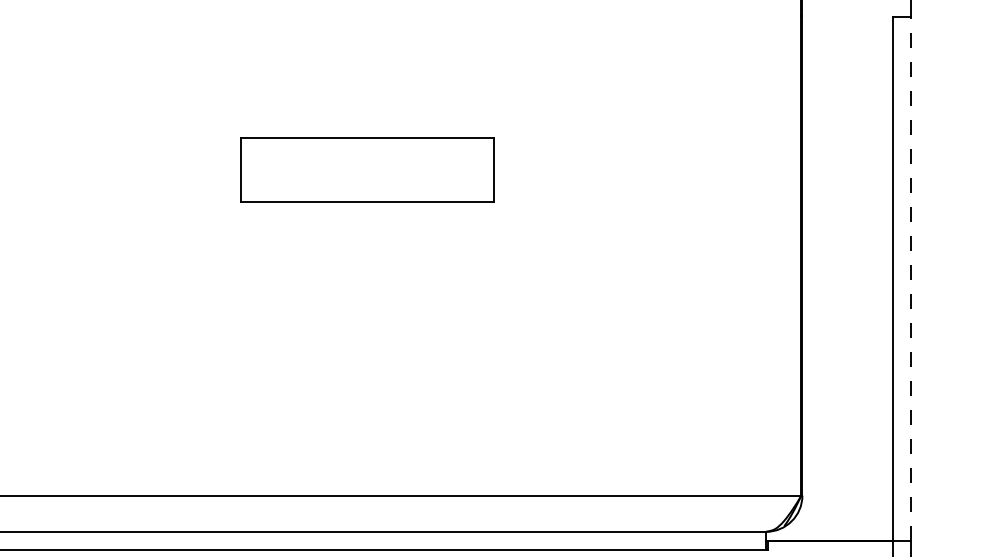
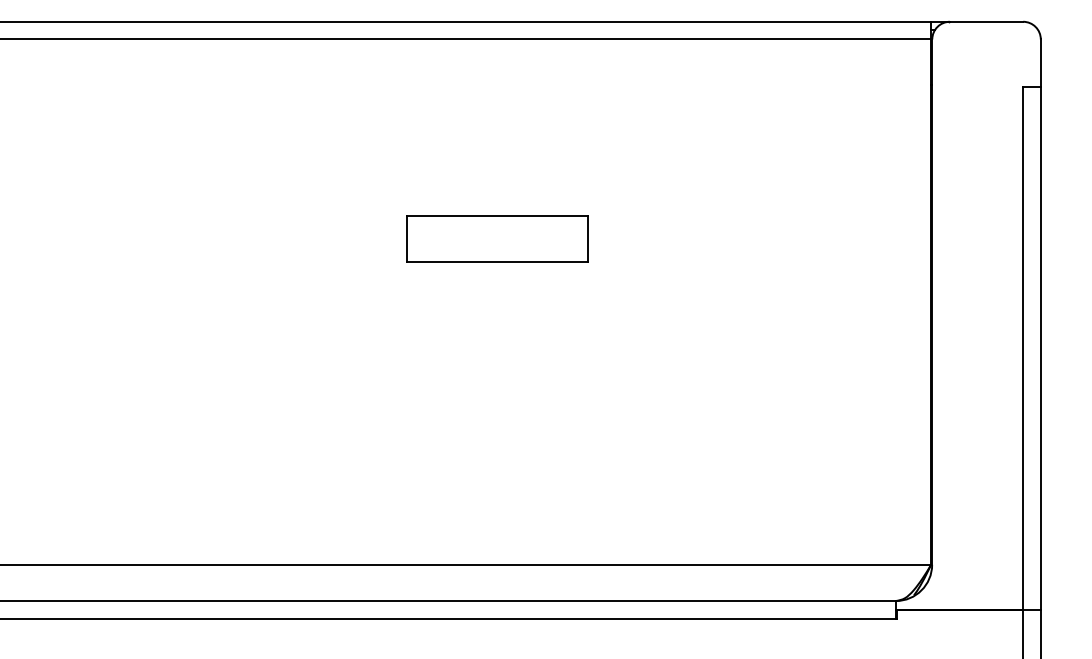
part: (367, 169) -> (497, 238), size x0.71
line: (910, 279) -> (1040, 348), dashed -> solid

